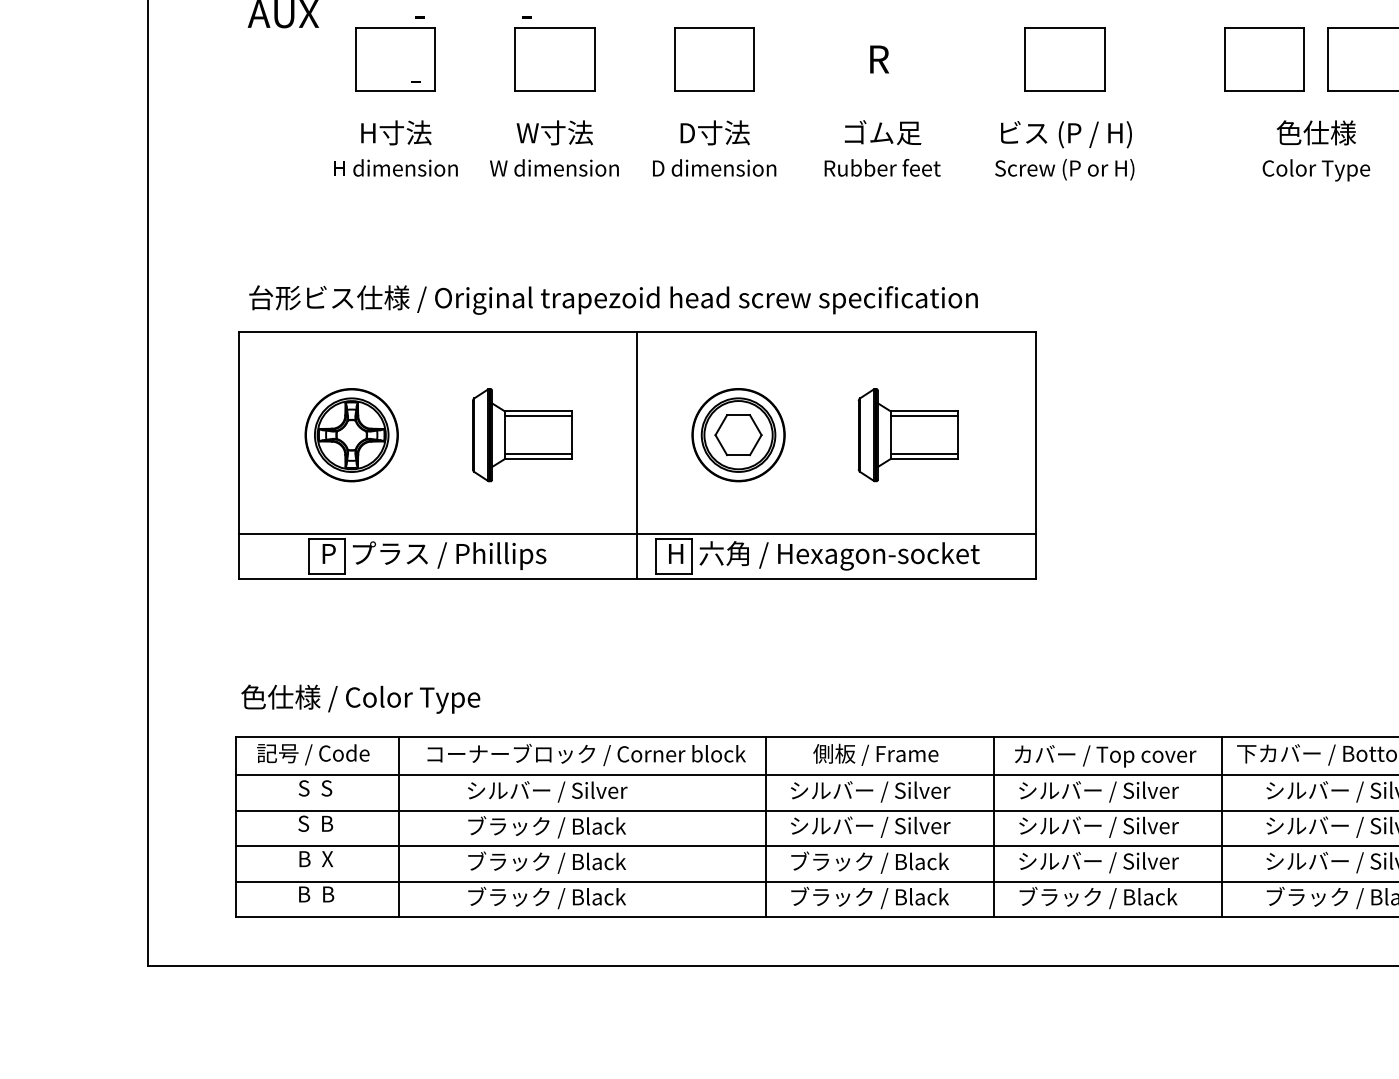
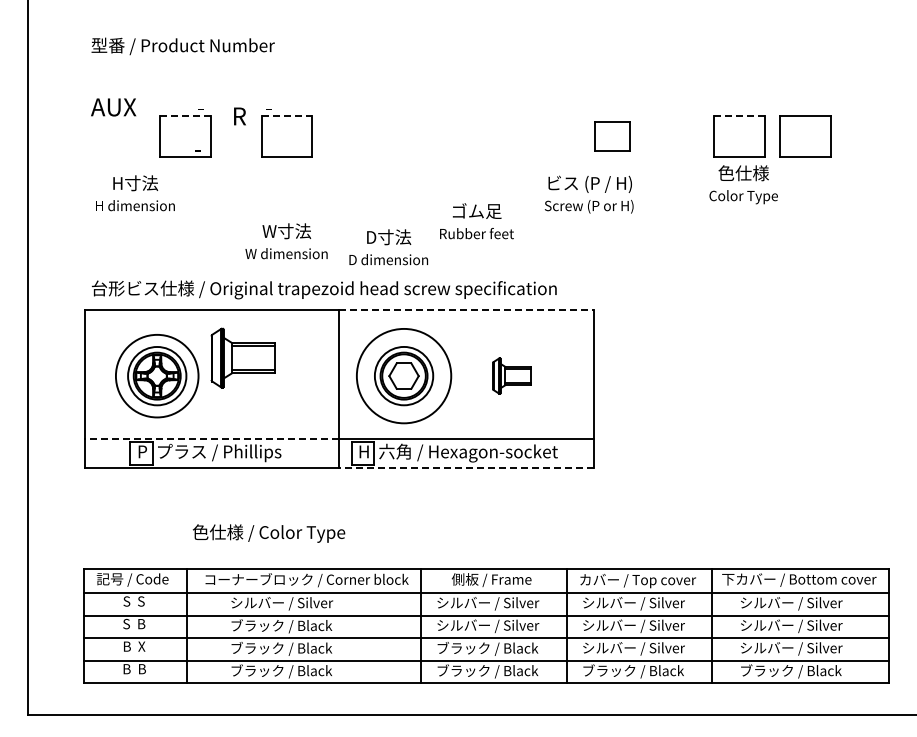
line: (396, 28) -> (185, 116), solid -> dashed
line: (555, 28) -> (287, 116), solid -> dashed
line: (1265, 28) -> (740, 116), solid -> dashed
part: (714, 59) -> (388, 136), removed
text: (878, 59) -> (239, 116), moved
part: (1065, 59) -> (612, 136), size x0.7
text: (396, 148) -> (135, 193), moved
text: (554, 148) -> (286, 241), moved
text: (714, 148) -> (388, 247), moved
text: (881, 148) -> (476, 221), moved
text: (1063, 150) -> (588, 194), moved
text: (1316, 150) -> (743, 184), moved
line: (838, 332) -> (467, 310), solid -> dashed
circle: (350, 434) -> (156, 375), size x1.4
part: (521, 434) -> (242, 357), moved
circle: (737, 434) -> (403, 375), size x1.6
part: (906, 434) -> (511, 375), size x0.6
line: (436, 534) -> (211, 439), solid -> dashed
line: (836, 579) -> (466, 468), solid -> dashed
text: (359, 699) -> (268, 533), moved

